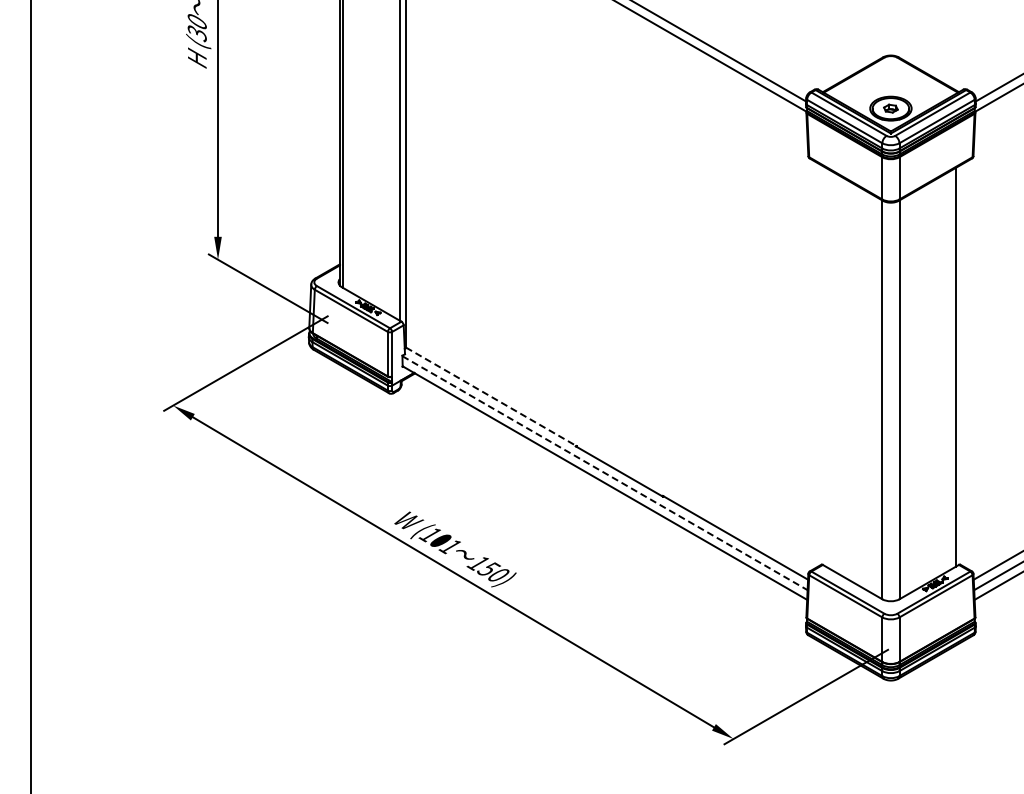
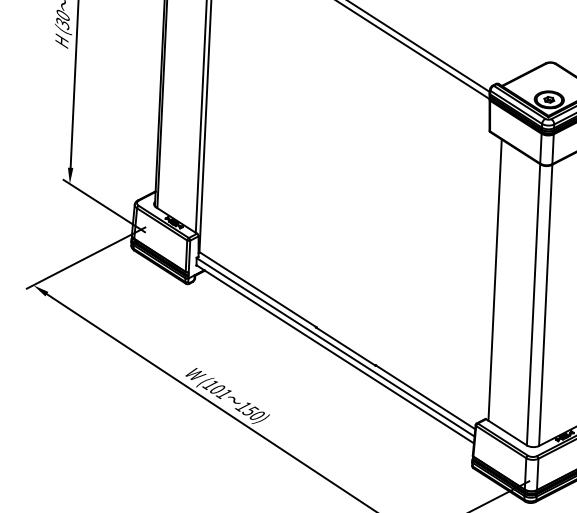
line: (826, 367) -> (495, 280), added
line: (491, 396) -> (258, 289), dashed -> solid
line: (605, 473) -> (335, 347), dashed -> solid

